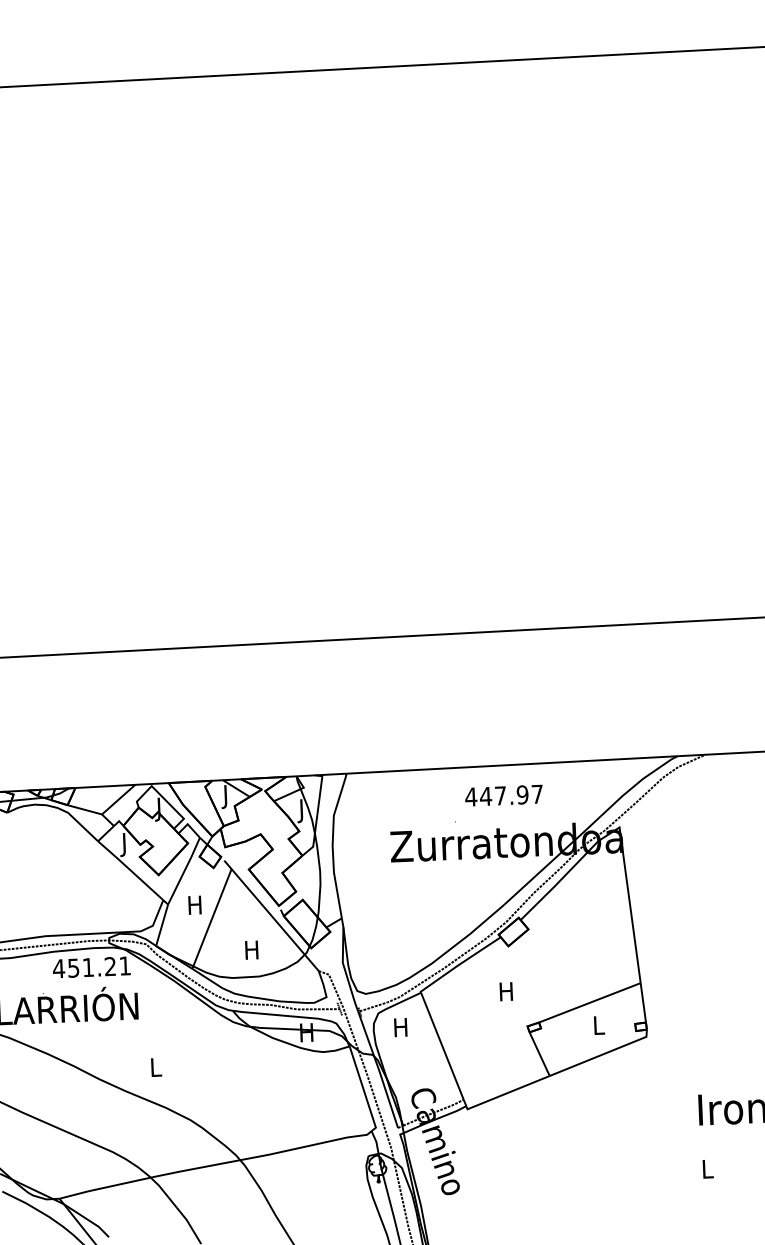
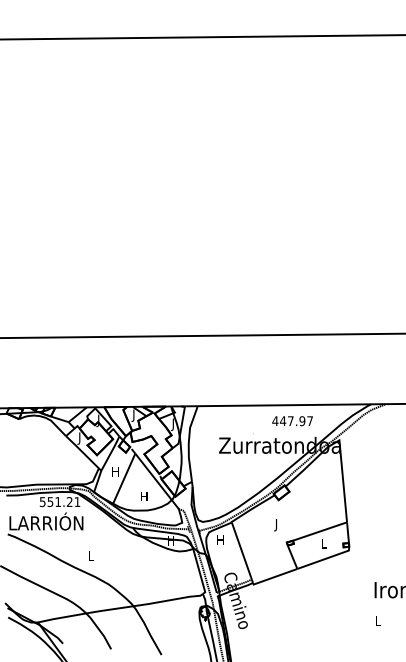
text: (503, 796) -> (292, 421), moved
text: (58, 969) -> (42, 502), 451.21 -> 551.21
text: (506, 994) -> (276, 525), H -> J

